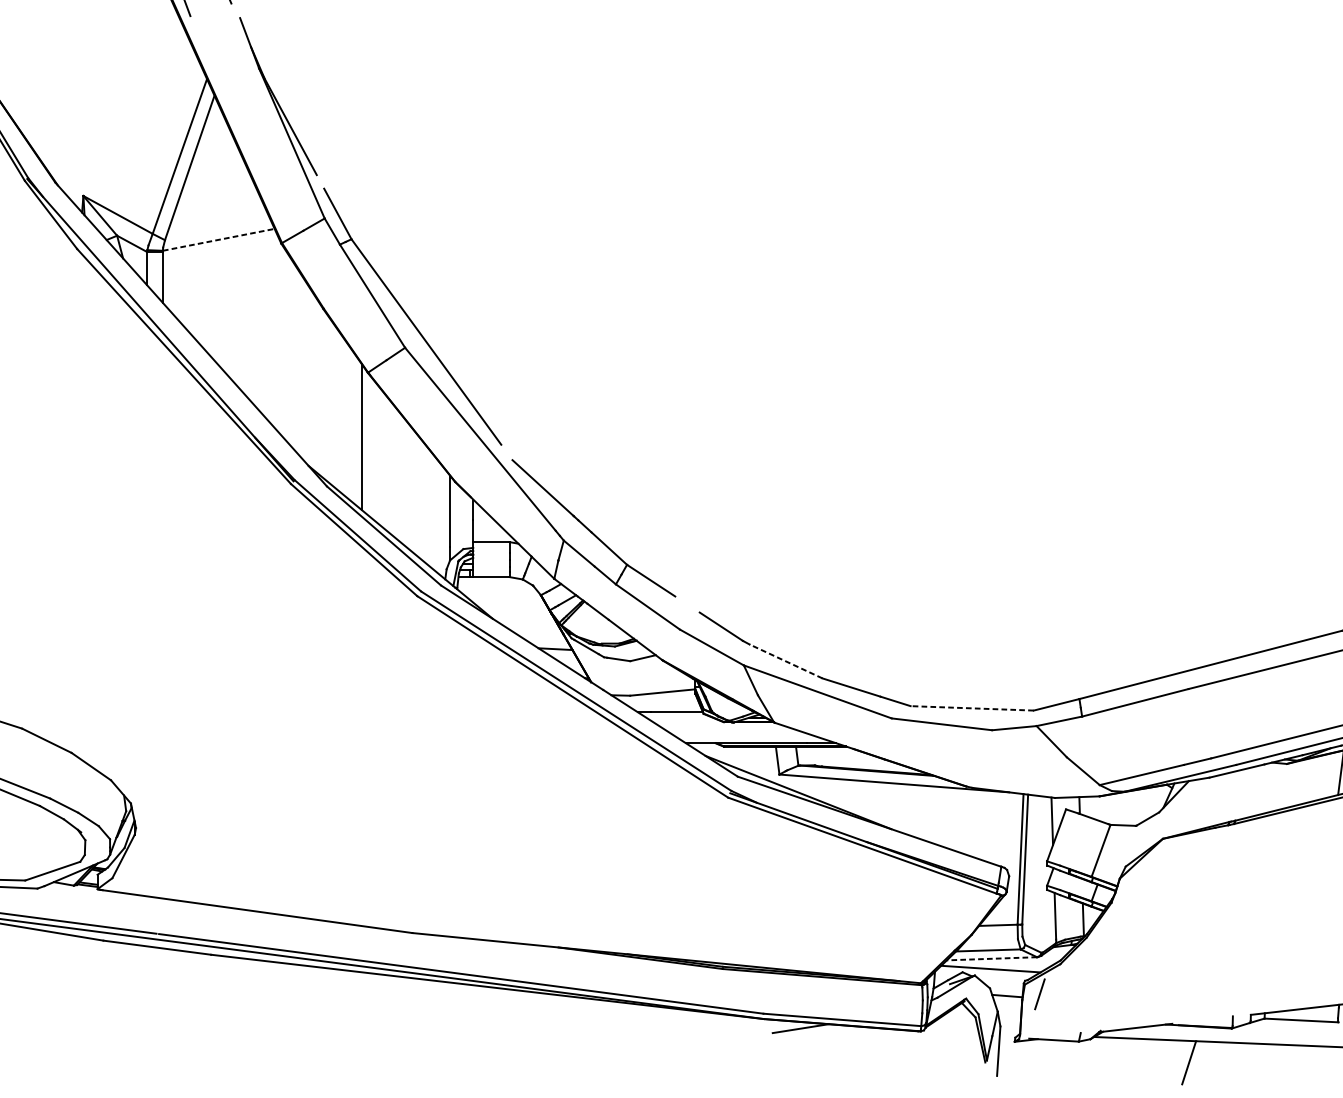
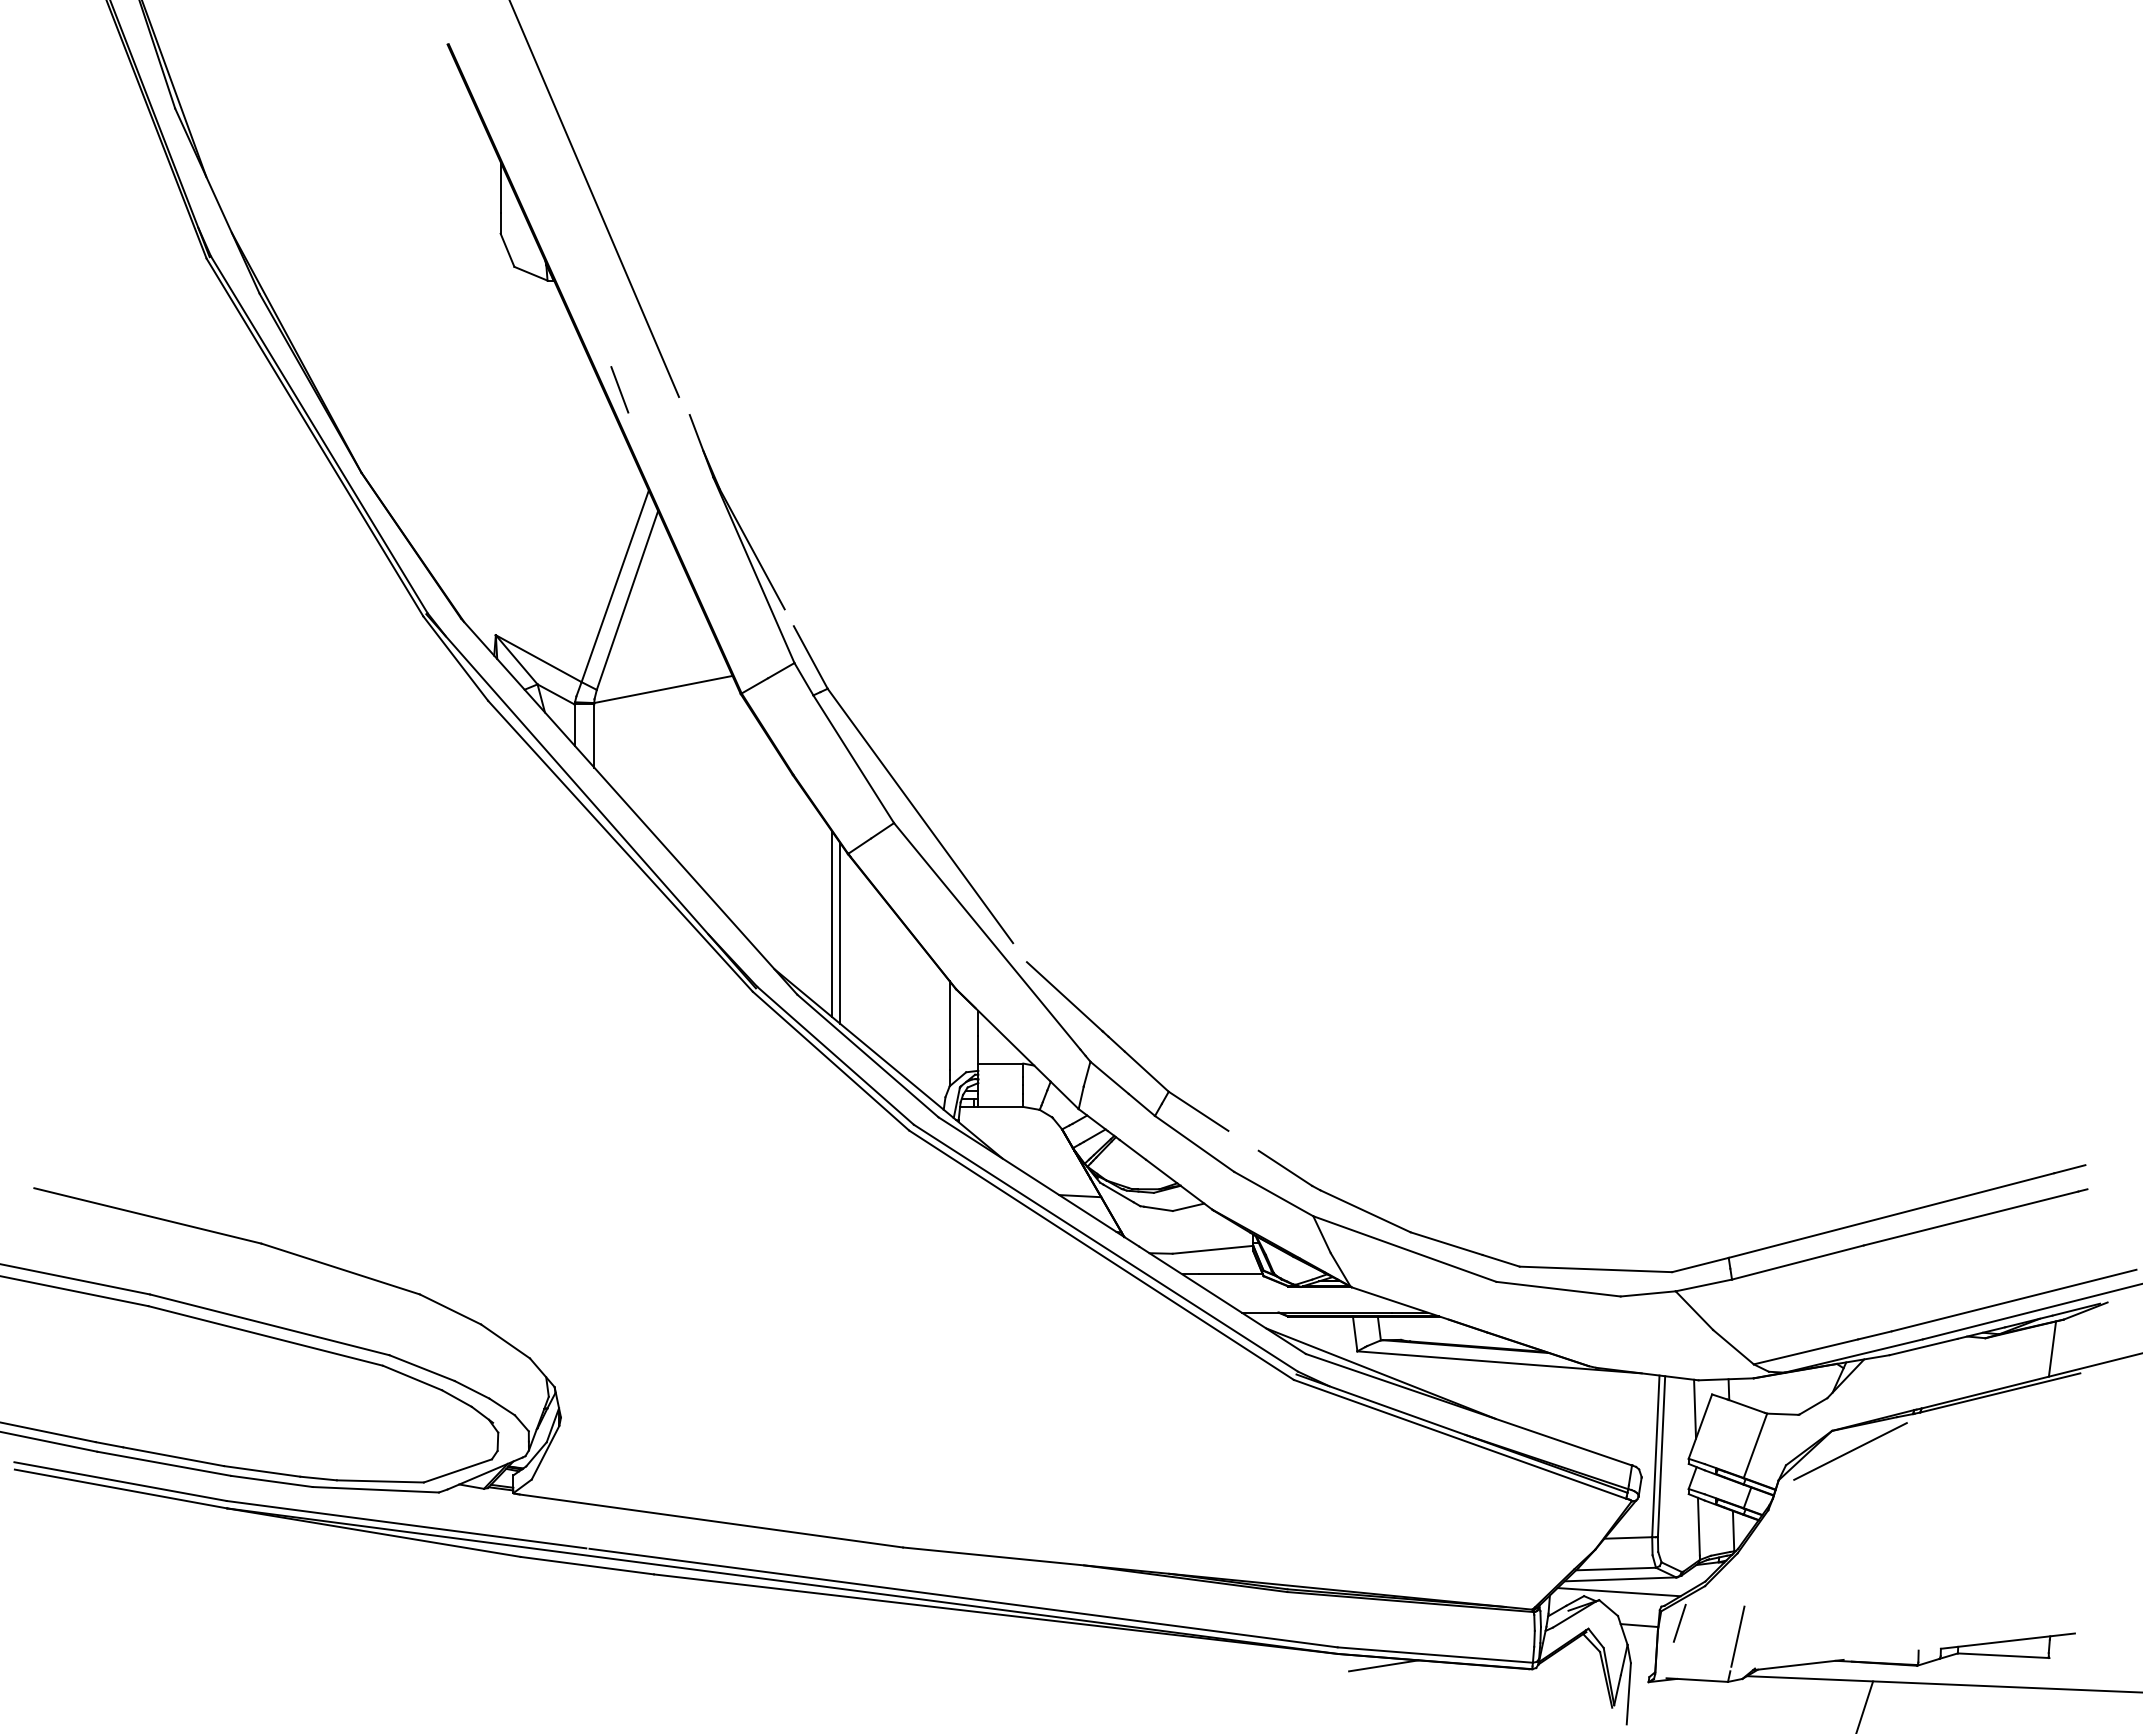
line: (218, 239) -> (663, 689), dashed -> solid
line: (355, 429) -> (832, 924), added
line: (786, 661) -> (1365, 1211), dashed -> solid
line: (971, 708) -> (1595, 1269), dashed -> solid
line: (1177, 855) -> (1850, 1451), added
line: (992, 958) -> (1620, 1579), dashed -> solid
line: (1086, 1004) -> (1737, 1636), added

